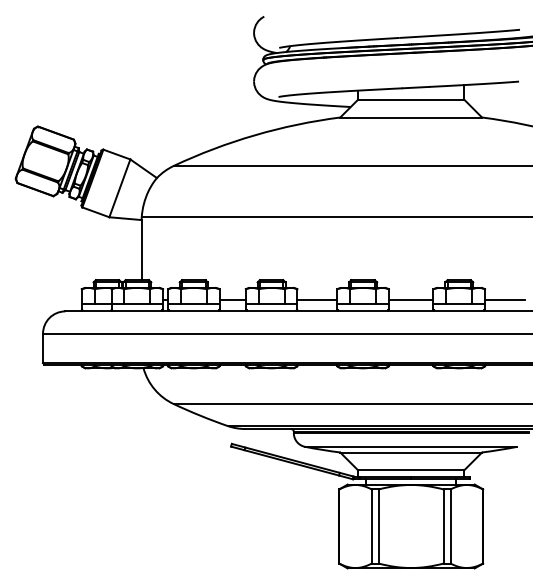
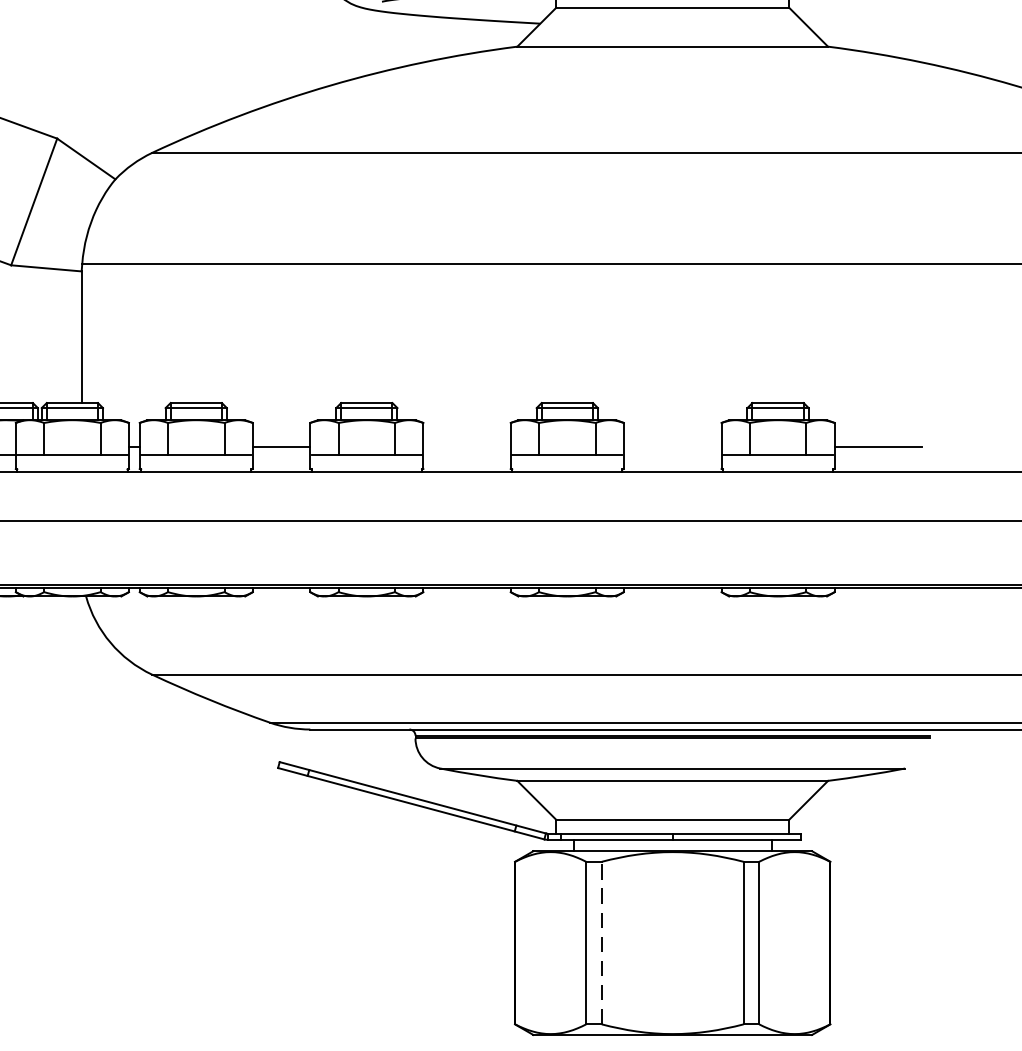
line: (317, 300) -> (467, 447), removed
line: (410, 300) -> (671, 447), removed
line: (378, 526) -> (601, 943), solid -> dashed

